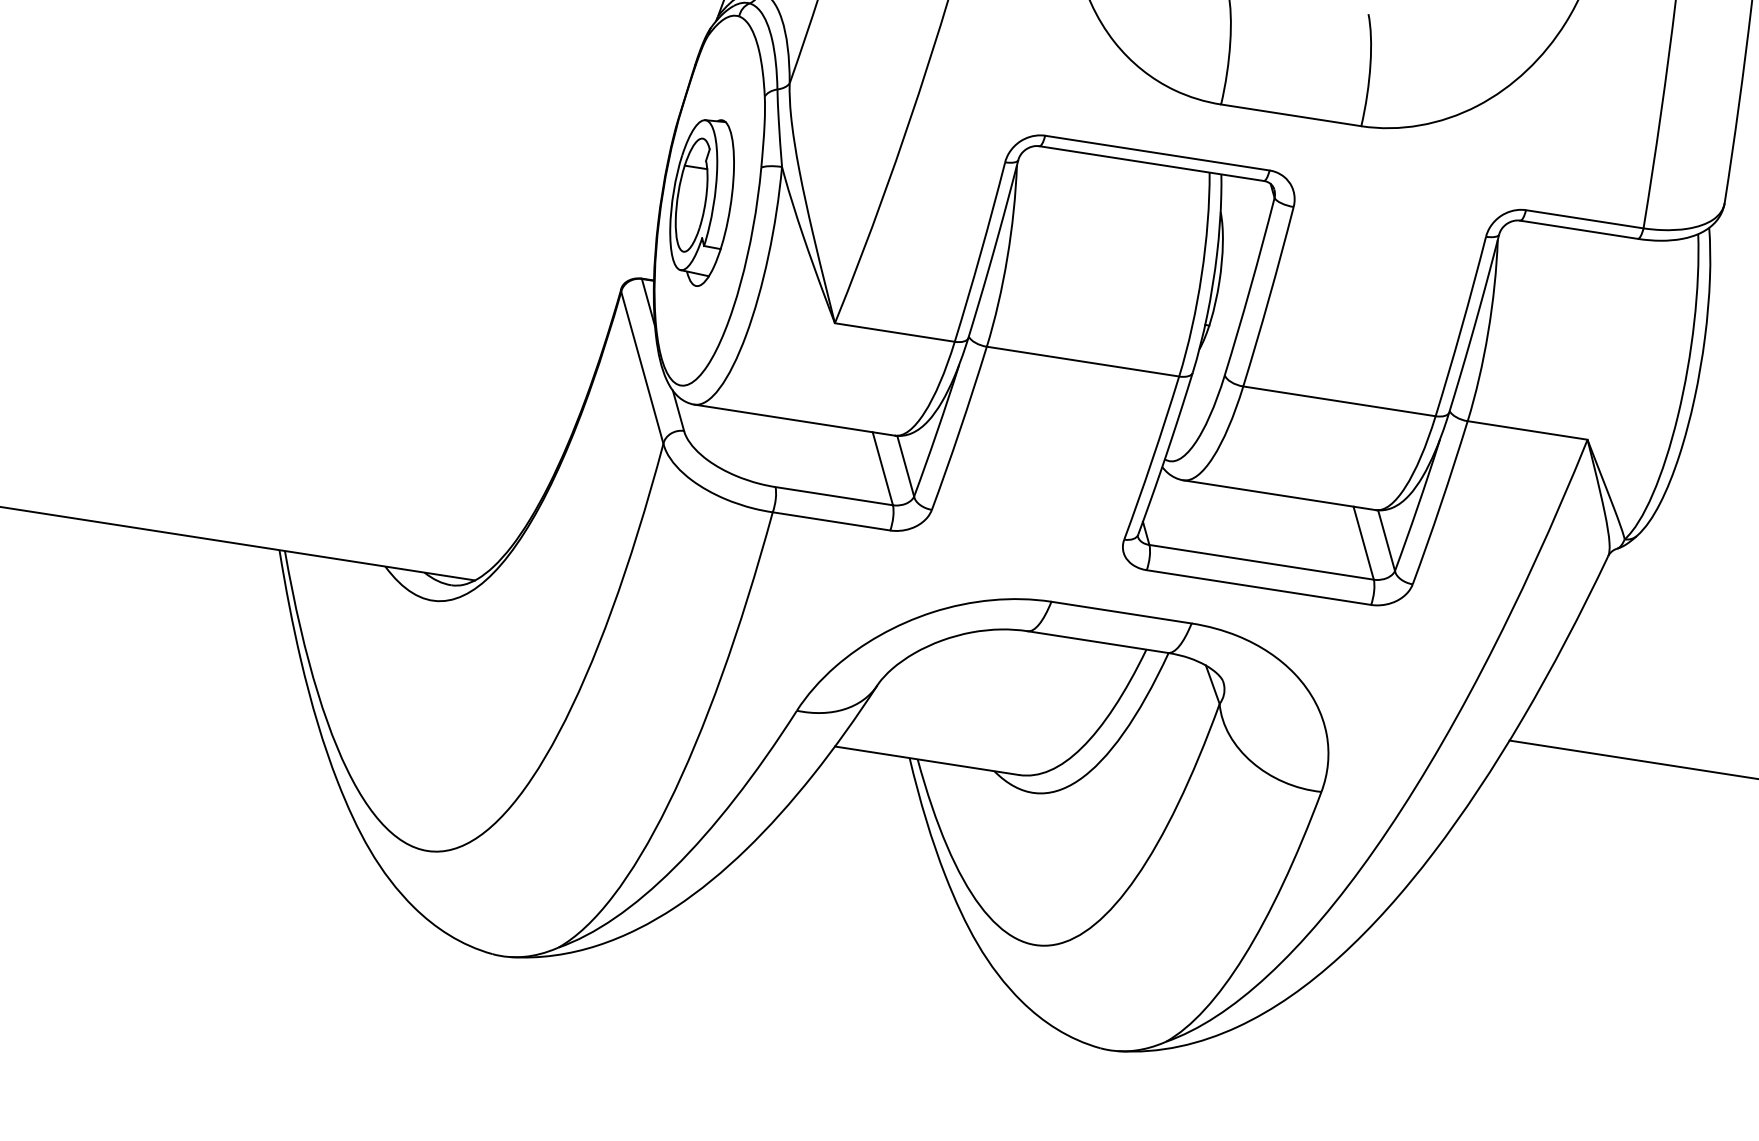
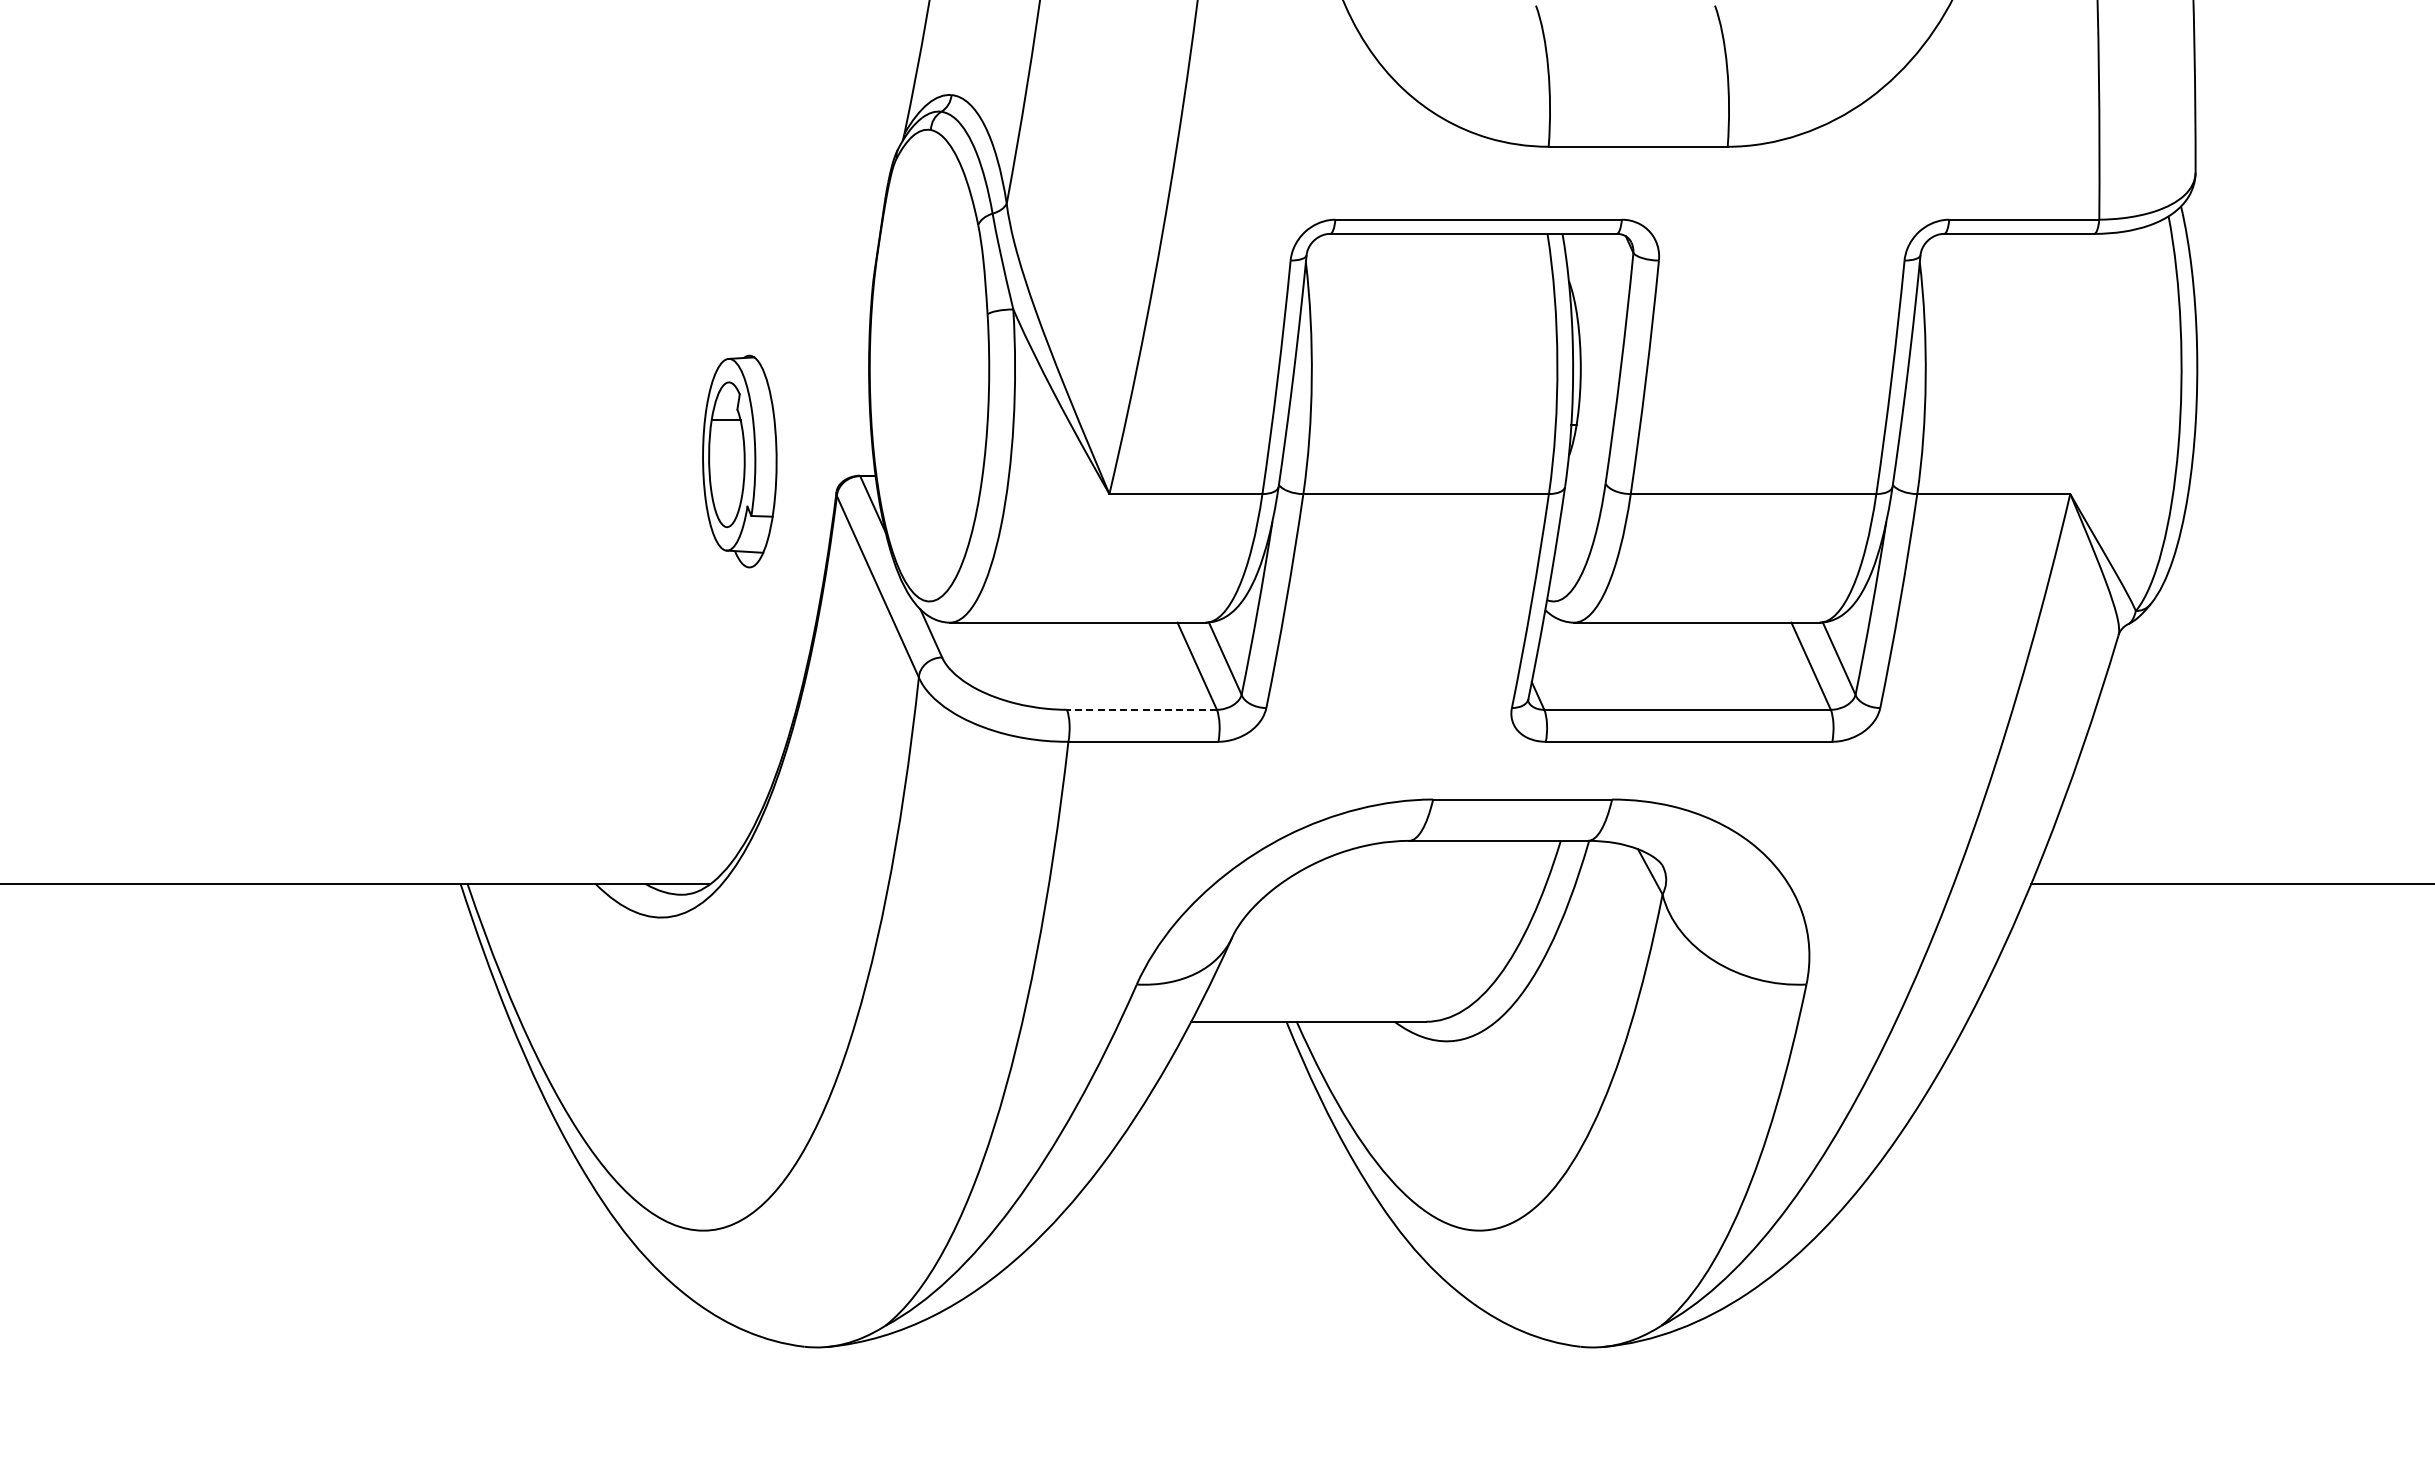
part: (701, 201) -> (739, 461), moved
line: (833, 495) -> (1141, 709), solid -> dashed

